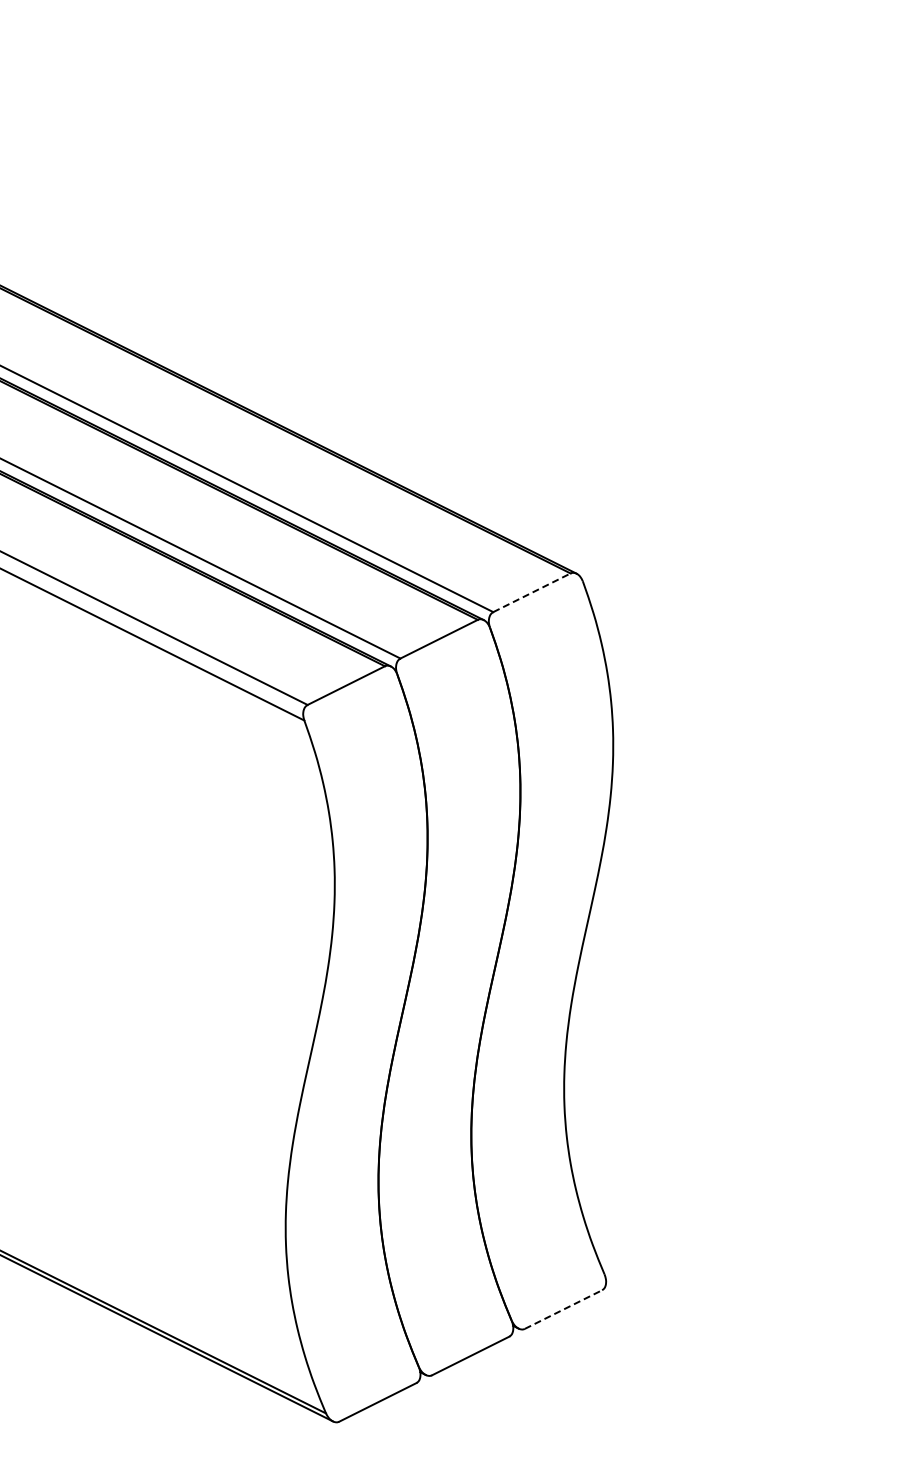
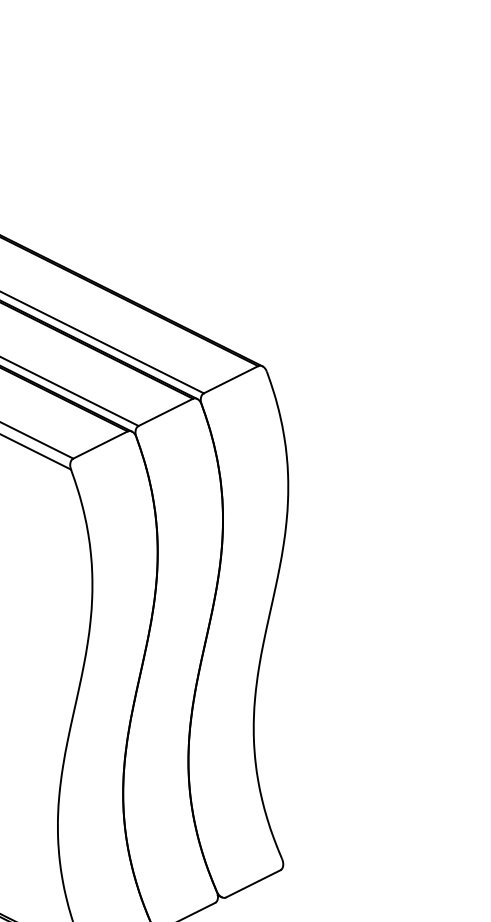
line: (532, 592) -> (231, 379), dashed -> solid
line: (563, 1309) -> (253, 883), dashed -> solid

